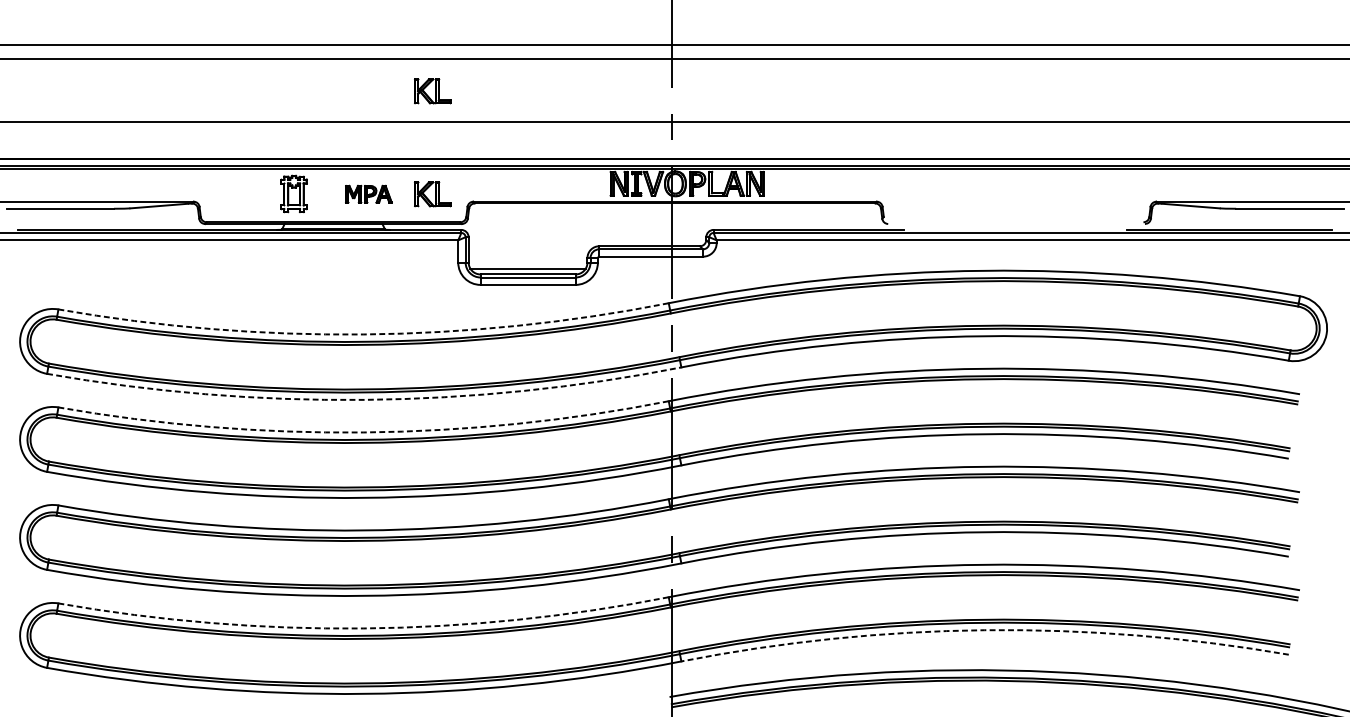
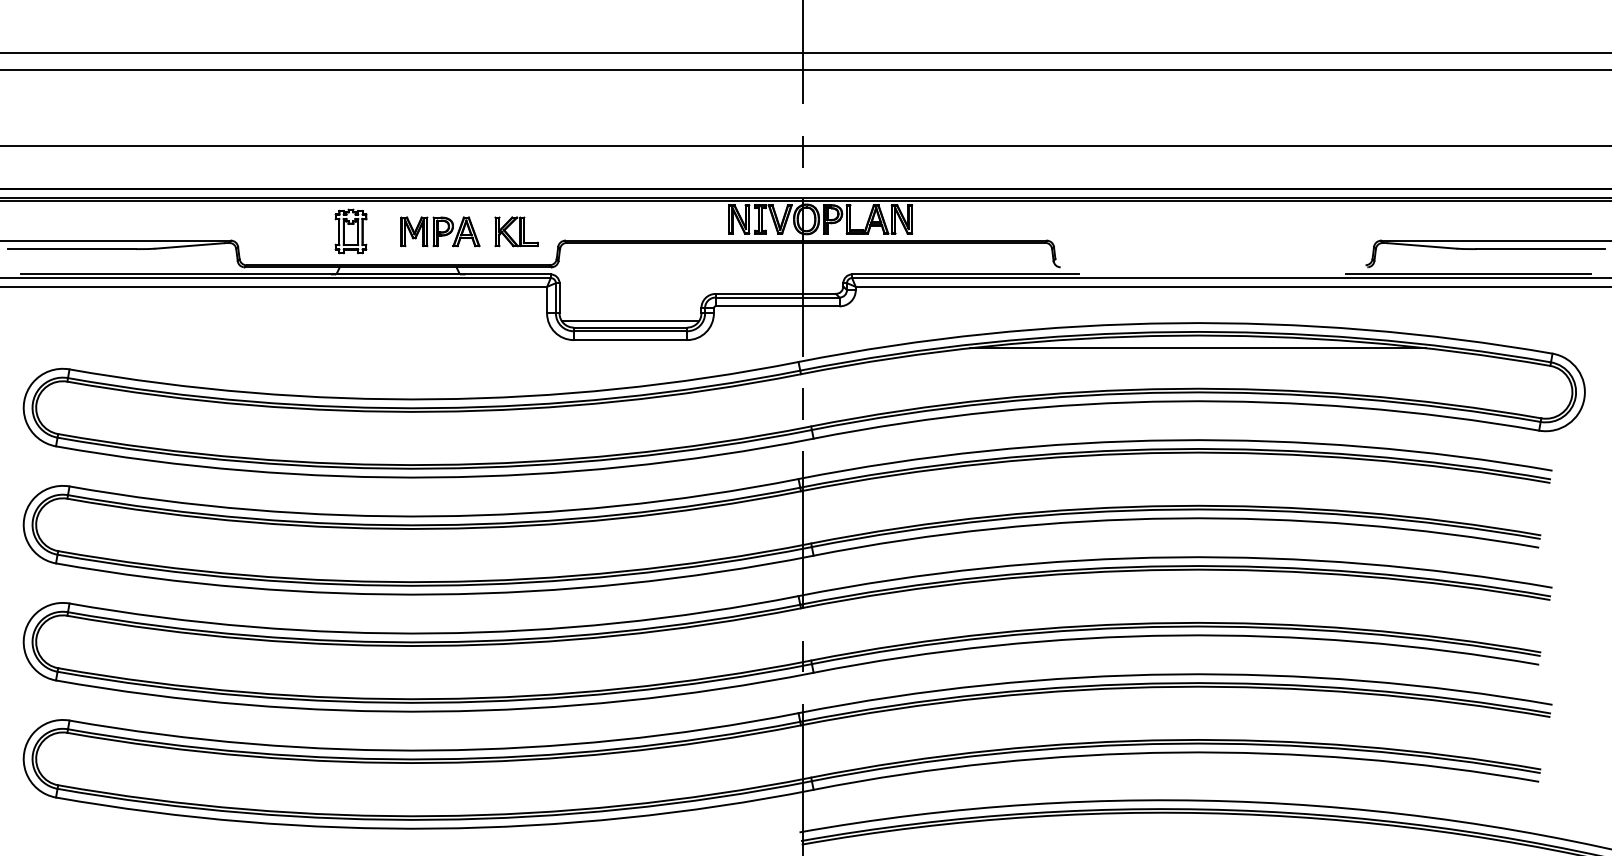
part: (432, 91) -> (516, 108), removed
part: (369, 193) -> (440, 231), size x1.43
line: (1002, 291) -> (1197, 348), added
arc: (363, 334) -> (434, 399), dashed -> solid
arc: (364, 399) -> (435, 477), dashed -> solid
arc: (363, 432) -> (434, 516), dashed -> solid
arc: (363, 628) -> (434, 750), dashed -> solid
arc: (985, 630) -> (1176, 752), dashed -> solid

